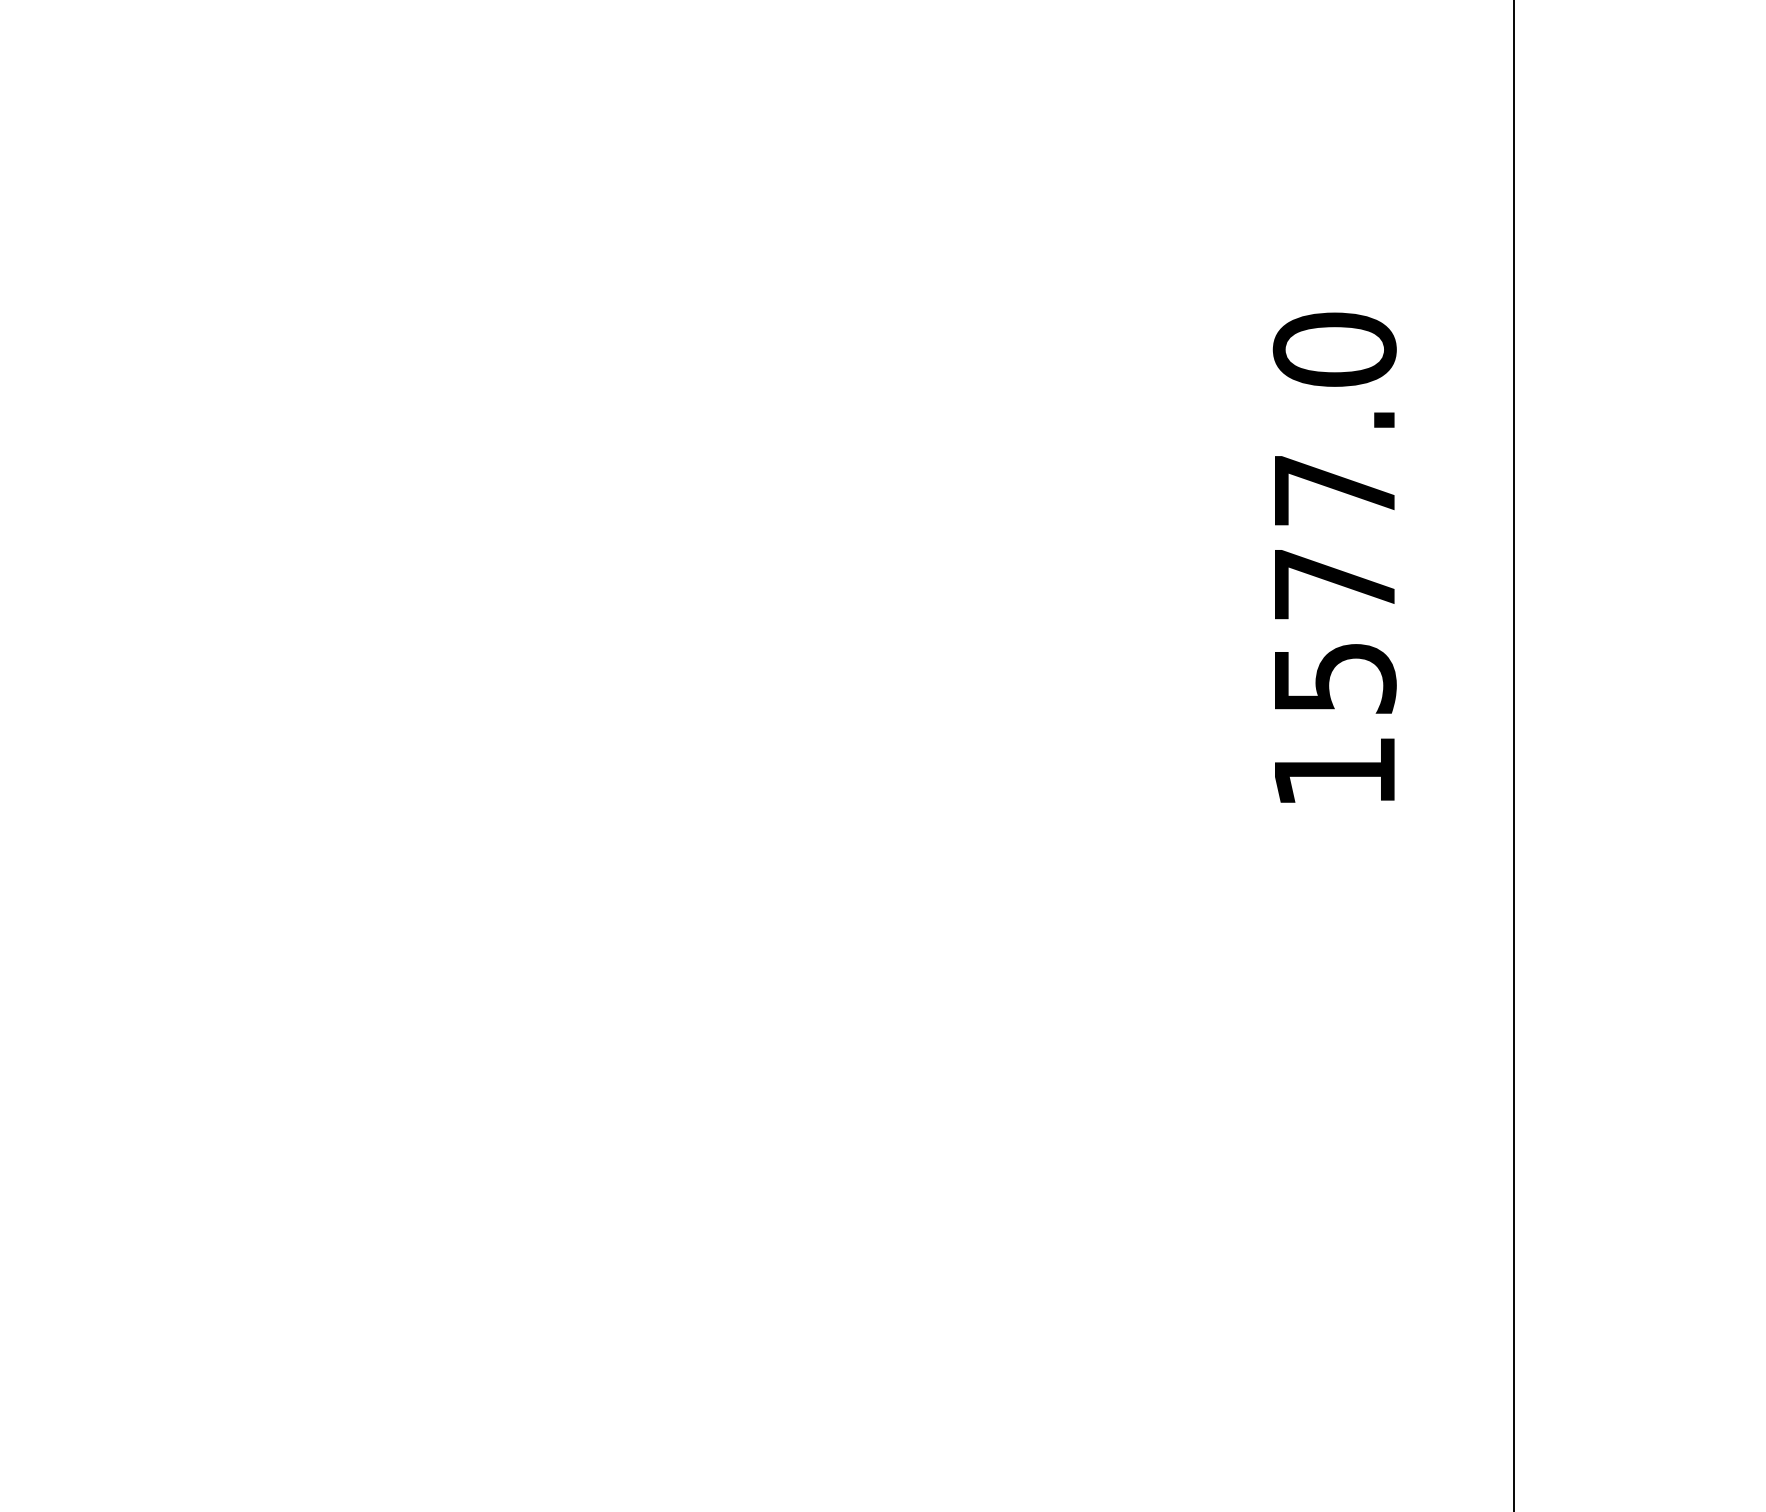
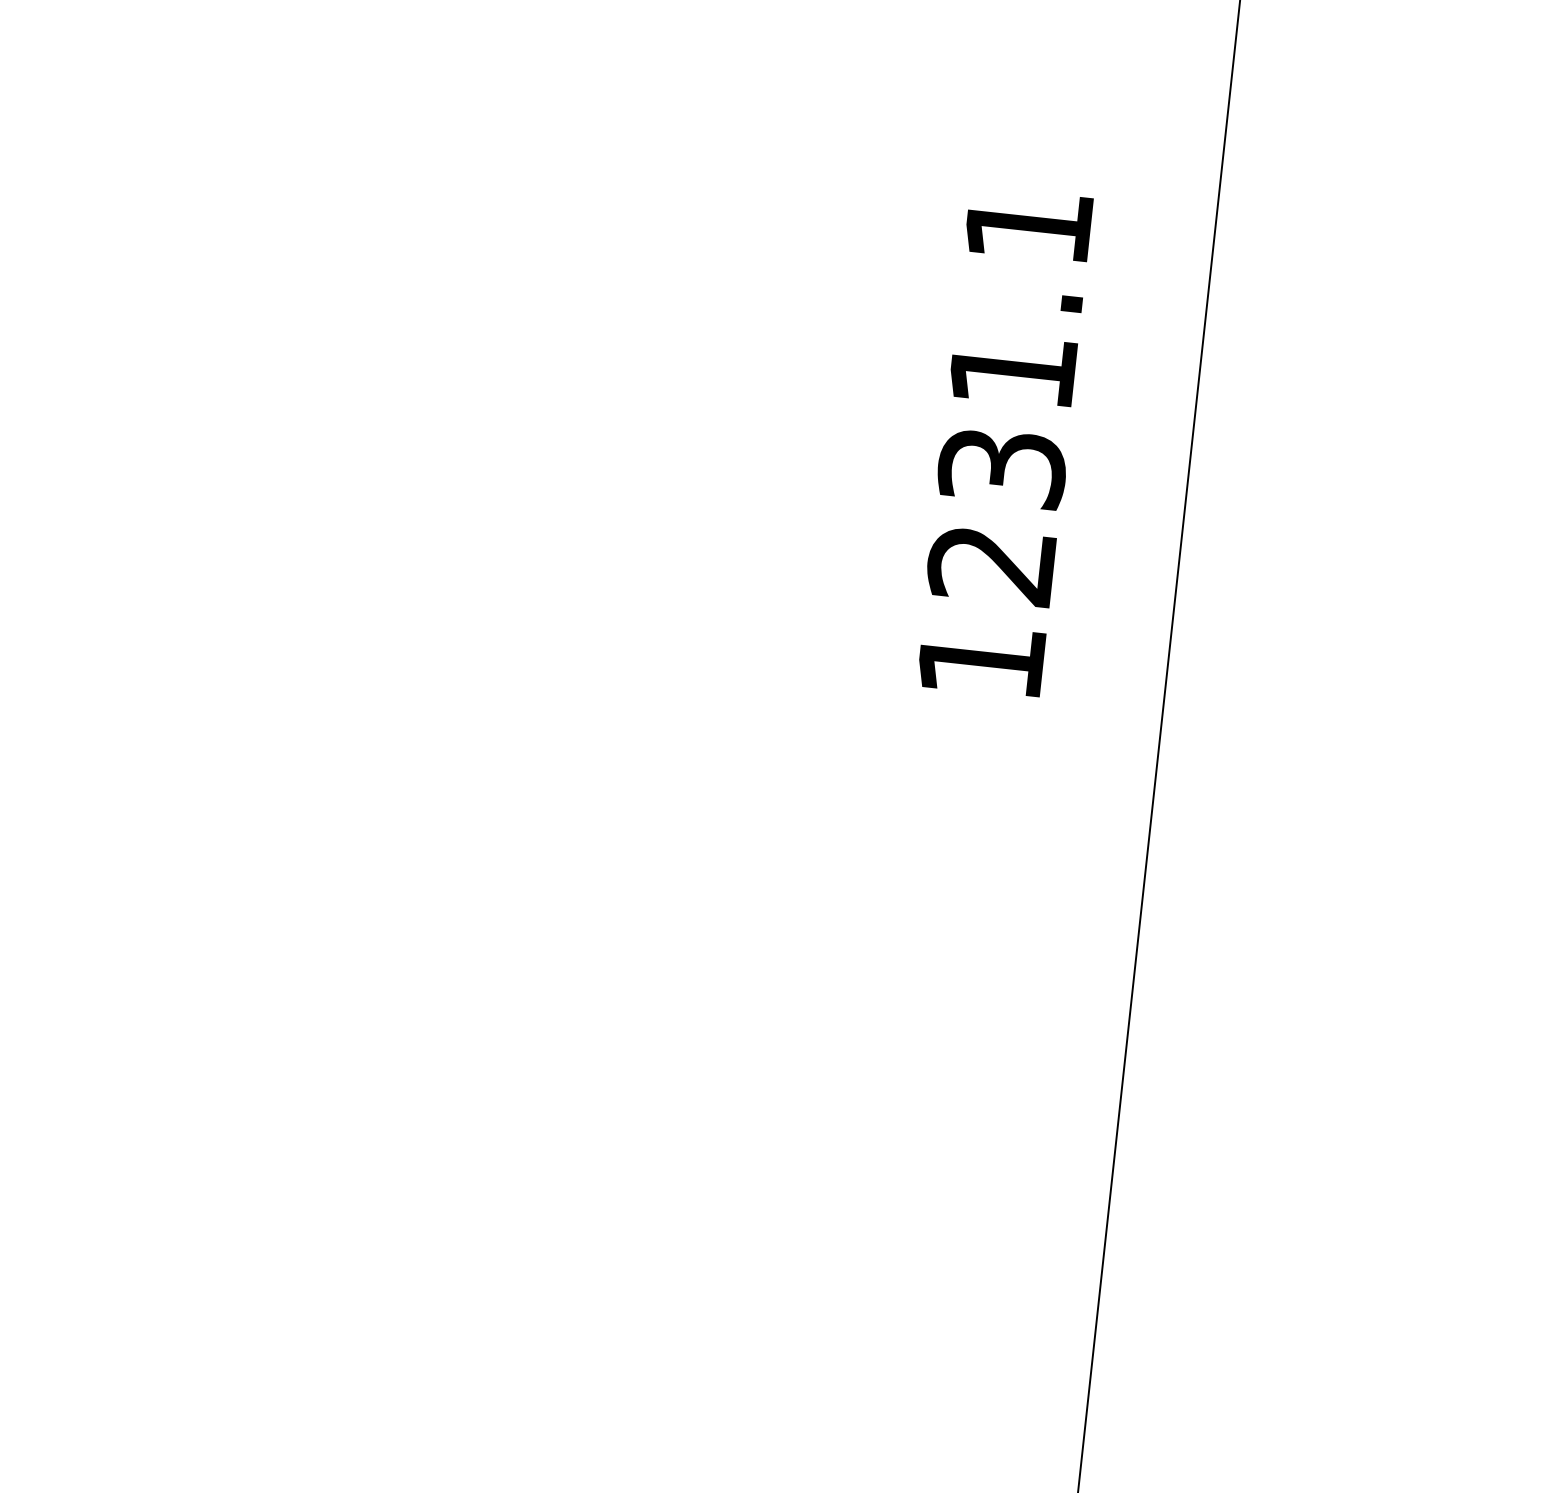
text: (1334, 513) -> (1009, 394), 1577.0 -> 1231.1

